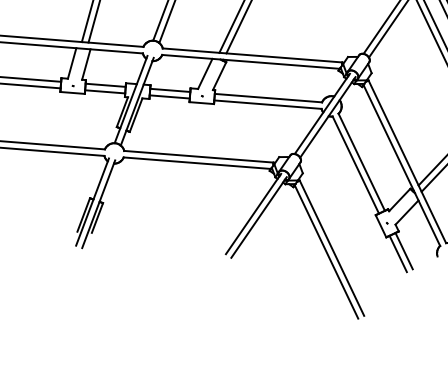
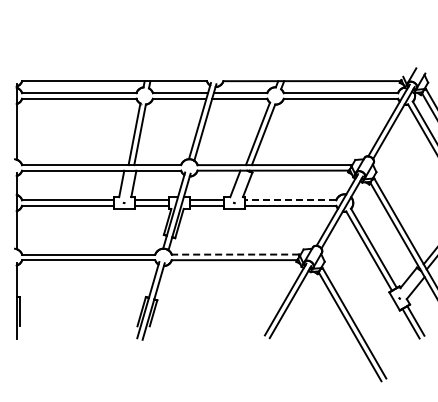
line: (268, 98) -> (290, 200), solid -> dashed
line: (198, 156) -> (235, 254), solid -> dashed

